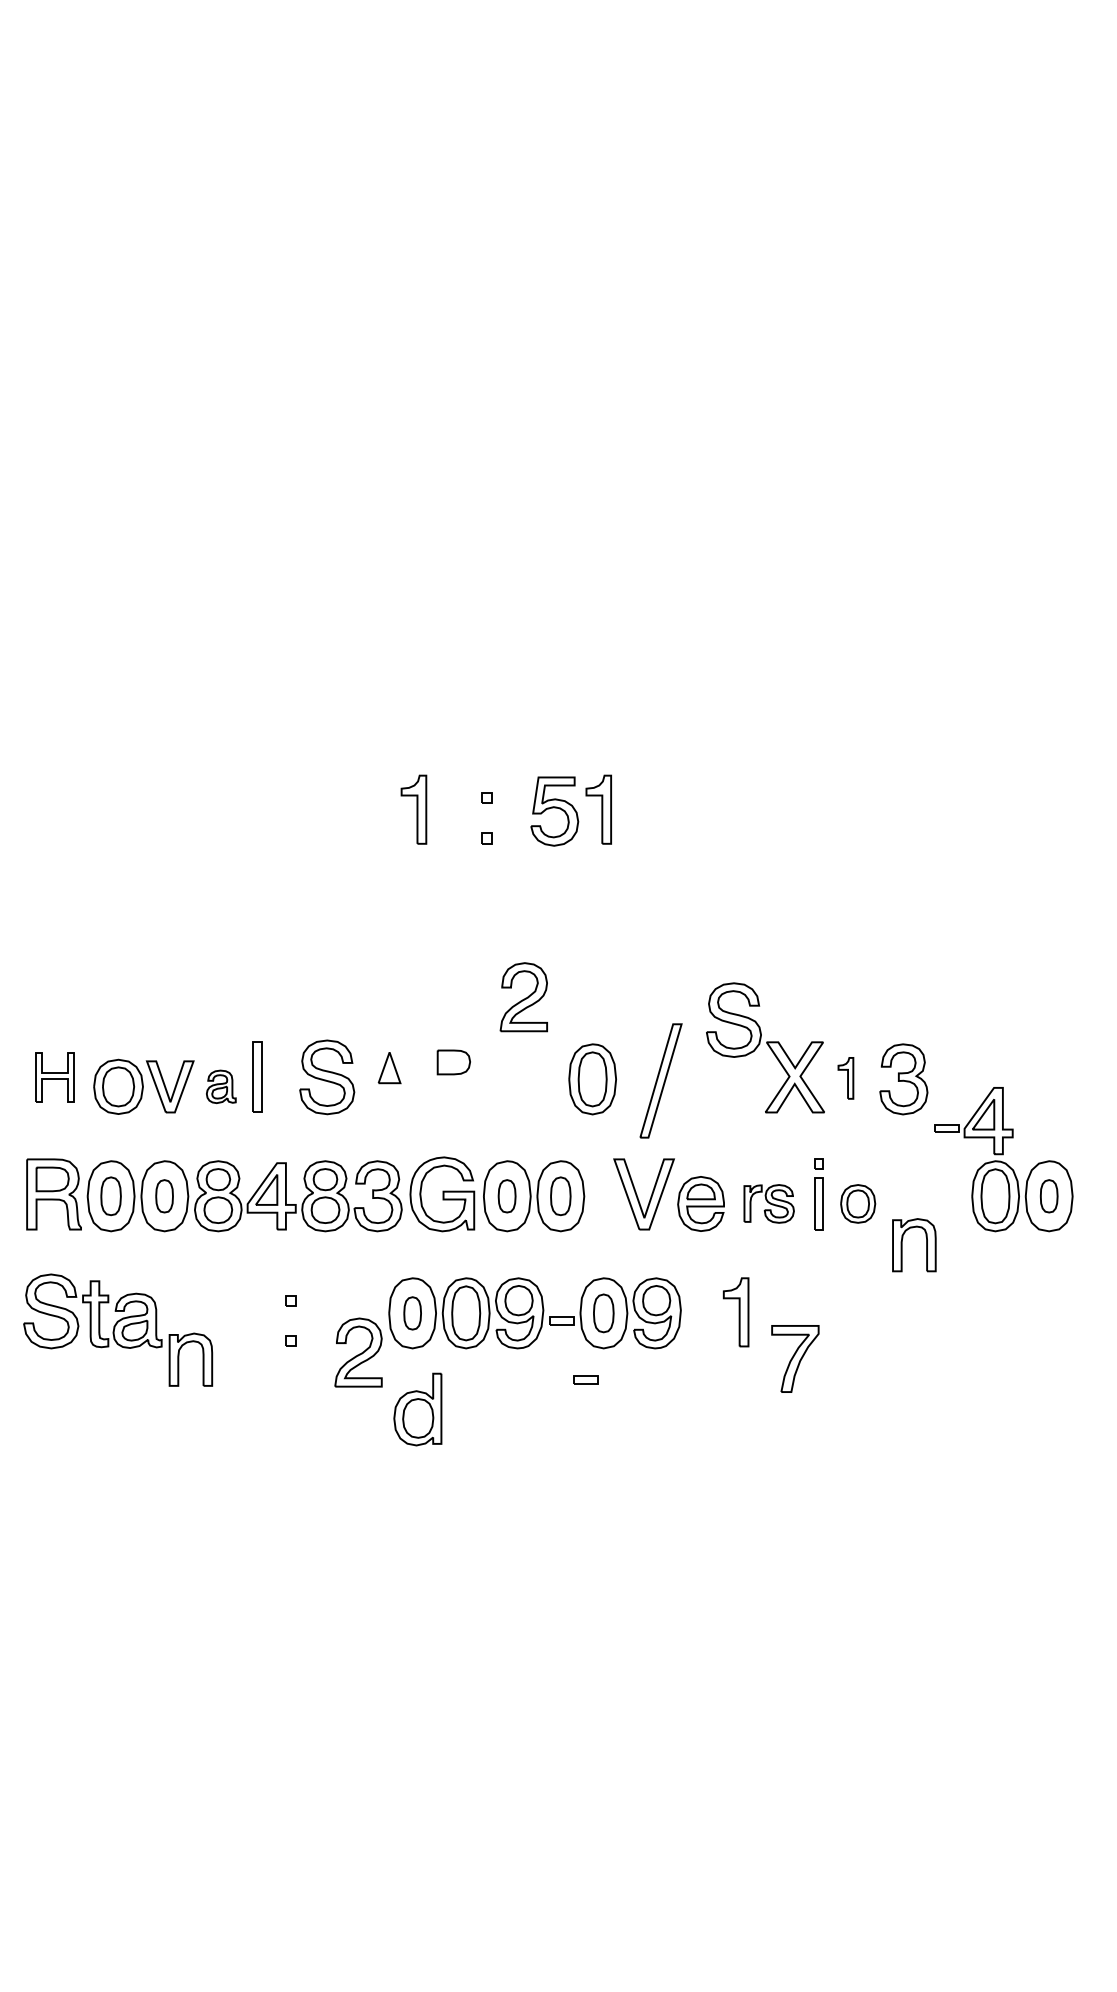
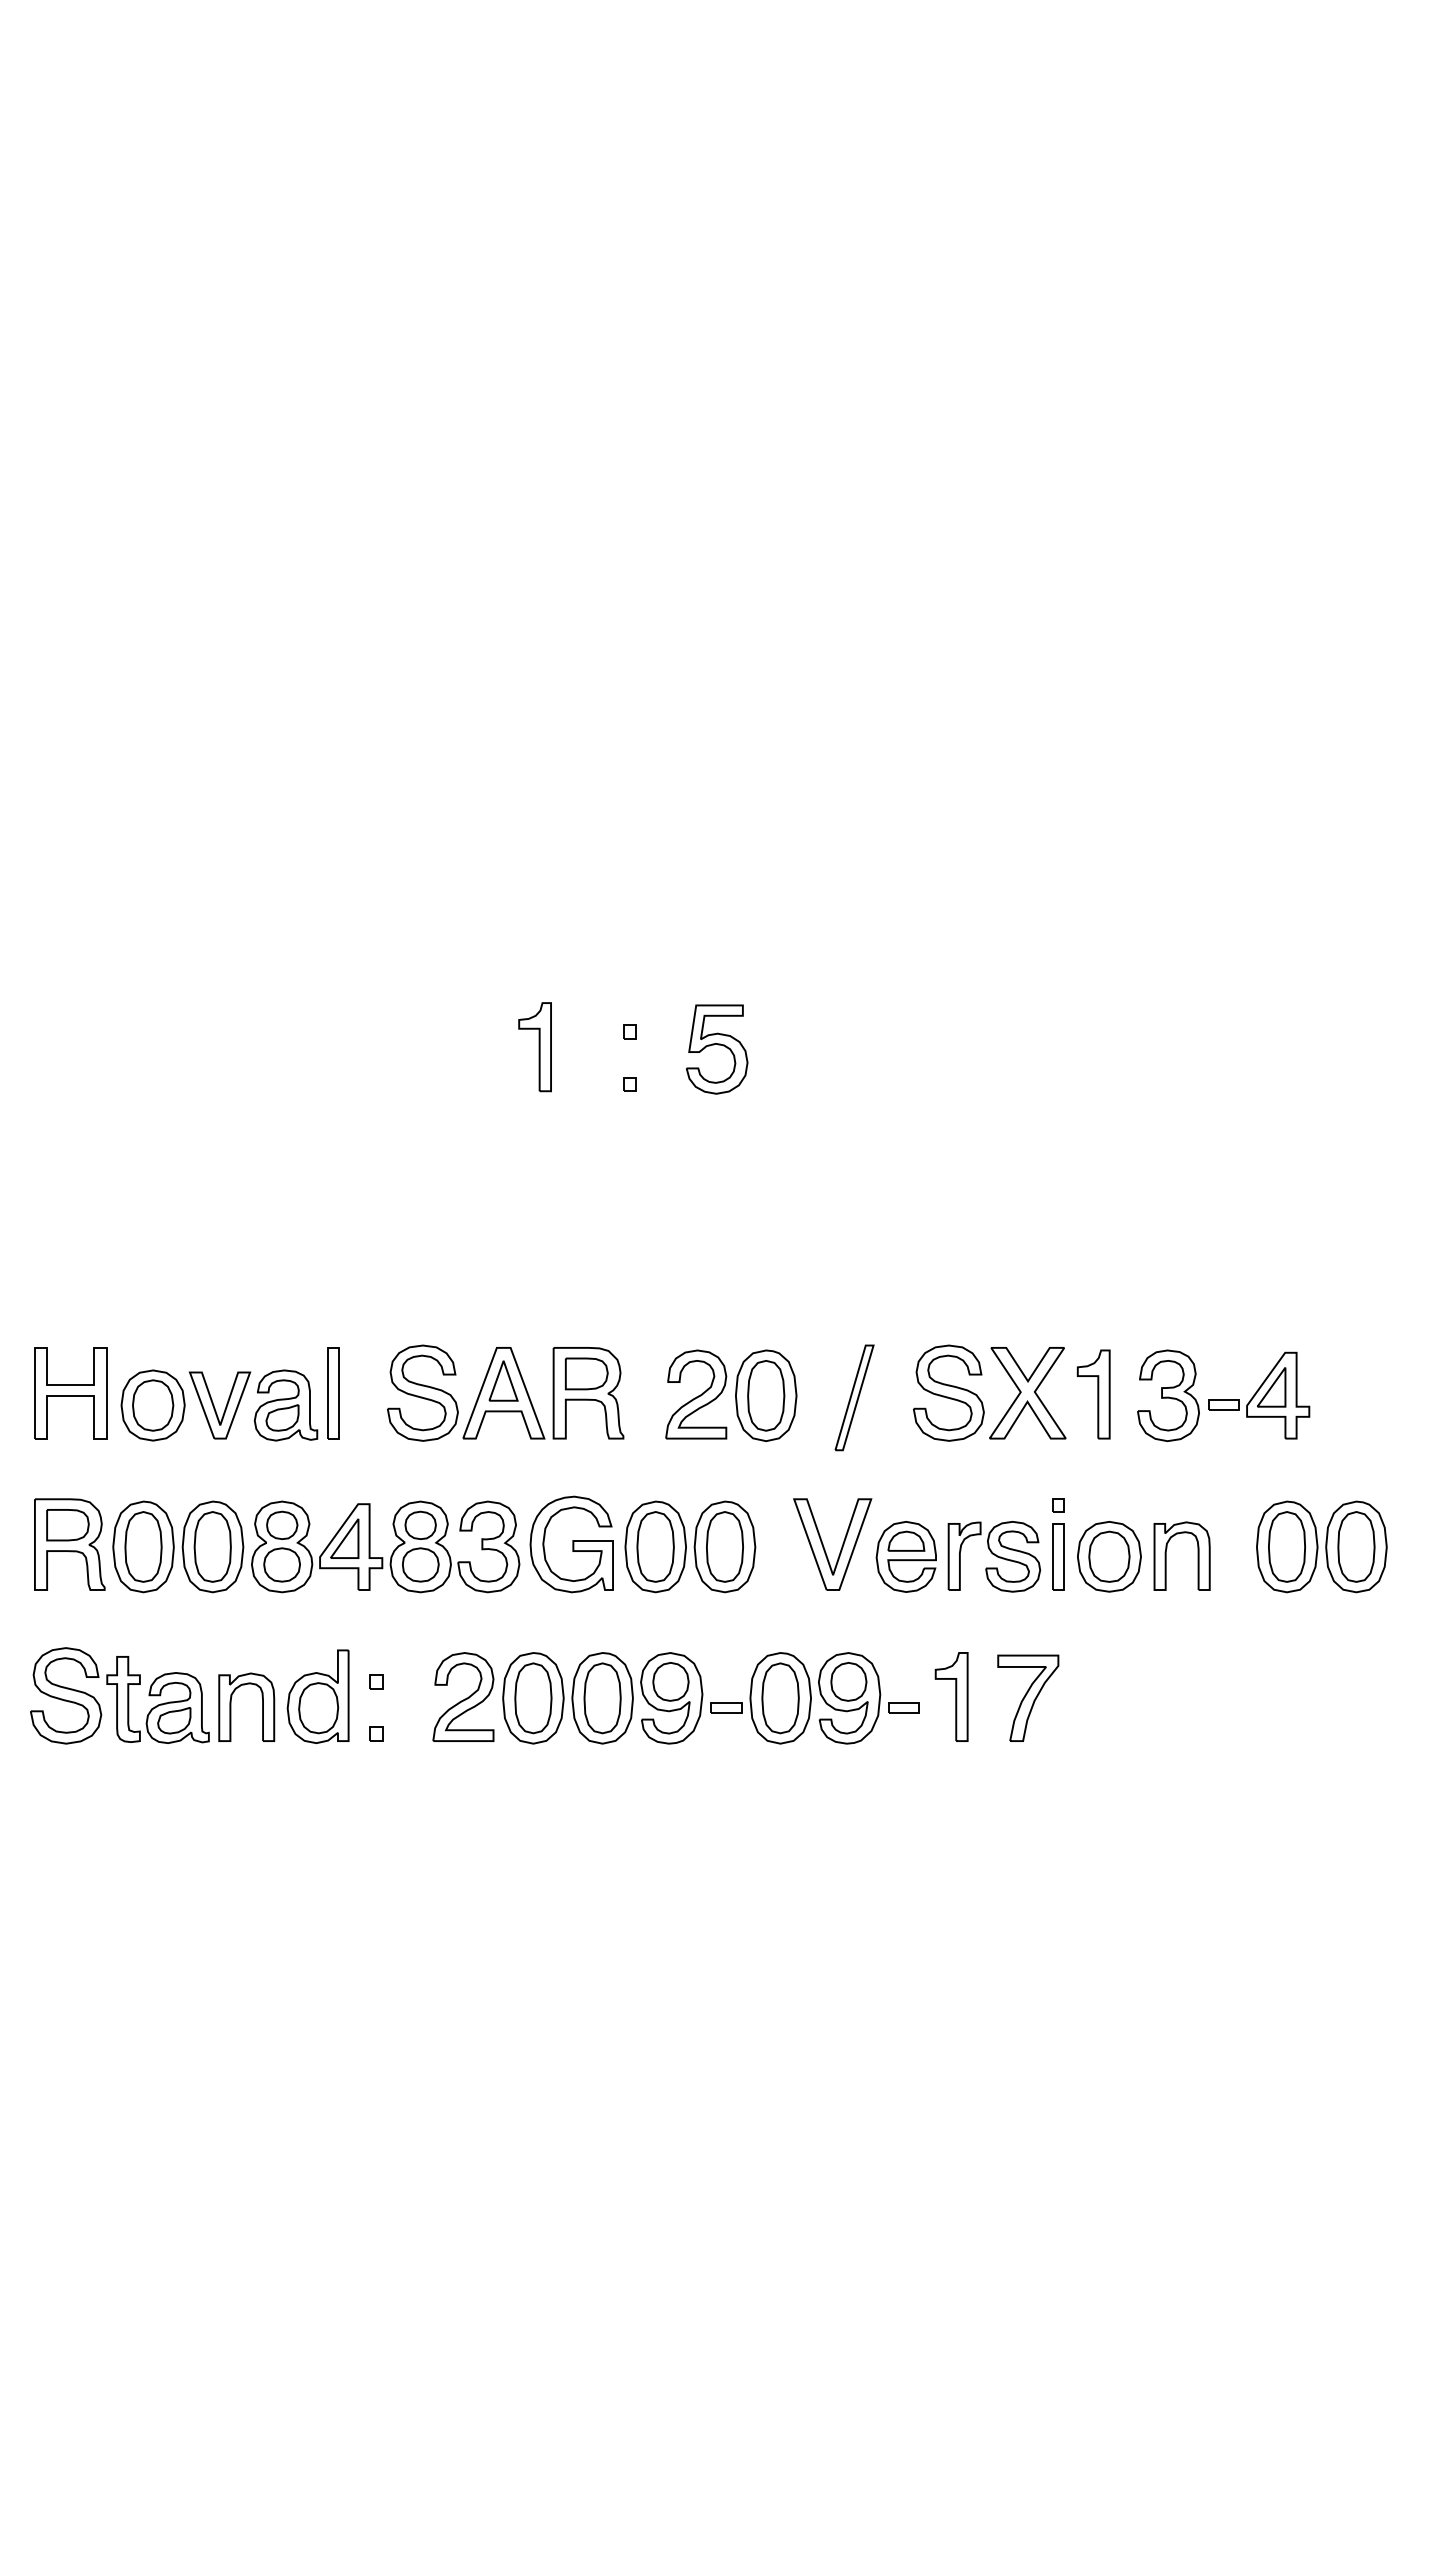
part: (598, 809) -> (773, 1047), removed
part: (524, 997) -> (696, 1394), moved
part: (733, 1019) -> (948, 1392), moved
part: (54, 1077) -> (70, 1393), size x1.43
part: (427, 1077) -> (552, 1393), added
part: (845, 1078) -> (1093, 1394), size x1.67
part: (660, 1080) -> (854, 1397), size x0.71
part: (220, 1086) -> (285, 1405), size x1.67
part: (974, 1120) -> (1259, 1395), moved
part: (111, 1195) -> (143, 1546), size x1.43
part: (164, 1195) -> (212, 1546), size x1.67
part: (507, 1195) -> (655, 1546), size x1.67
part: (560, 1195) -> (724, 1546), size x1.43
part: (1049, 1195) -> (1356, 1546), size x1.67
part: (769, 1203) -> (994, 1556), size x1.43
part: (858, 1203) -> (1109, 1556), size x1.43
part: (902, 1244) -> (1166, 1555), moved
part: (412, 1313) -> (533, 1698), size x1.67
part: (603, 1313) -> (780, 1698), size x1.43
part: (358, 1352) -> (463, 1696), moved
part: (795, 1358) -> (1028, 1697), moved
part: (179, 1359) -> (231, 1706), moved
part: (585, 1379) -> (903, 1707), moved
part: (417, 1409) -> (317, 1696), moved

